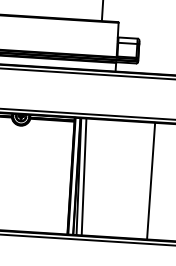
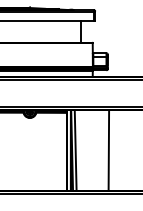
line: (150, 181) -> (108, 150), moved

